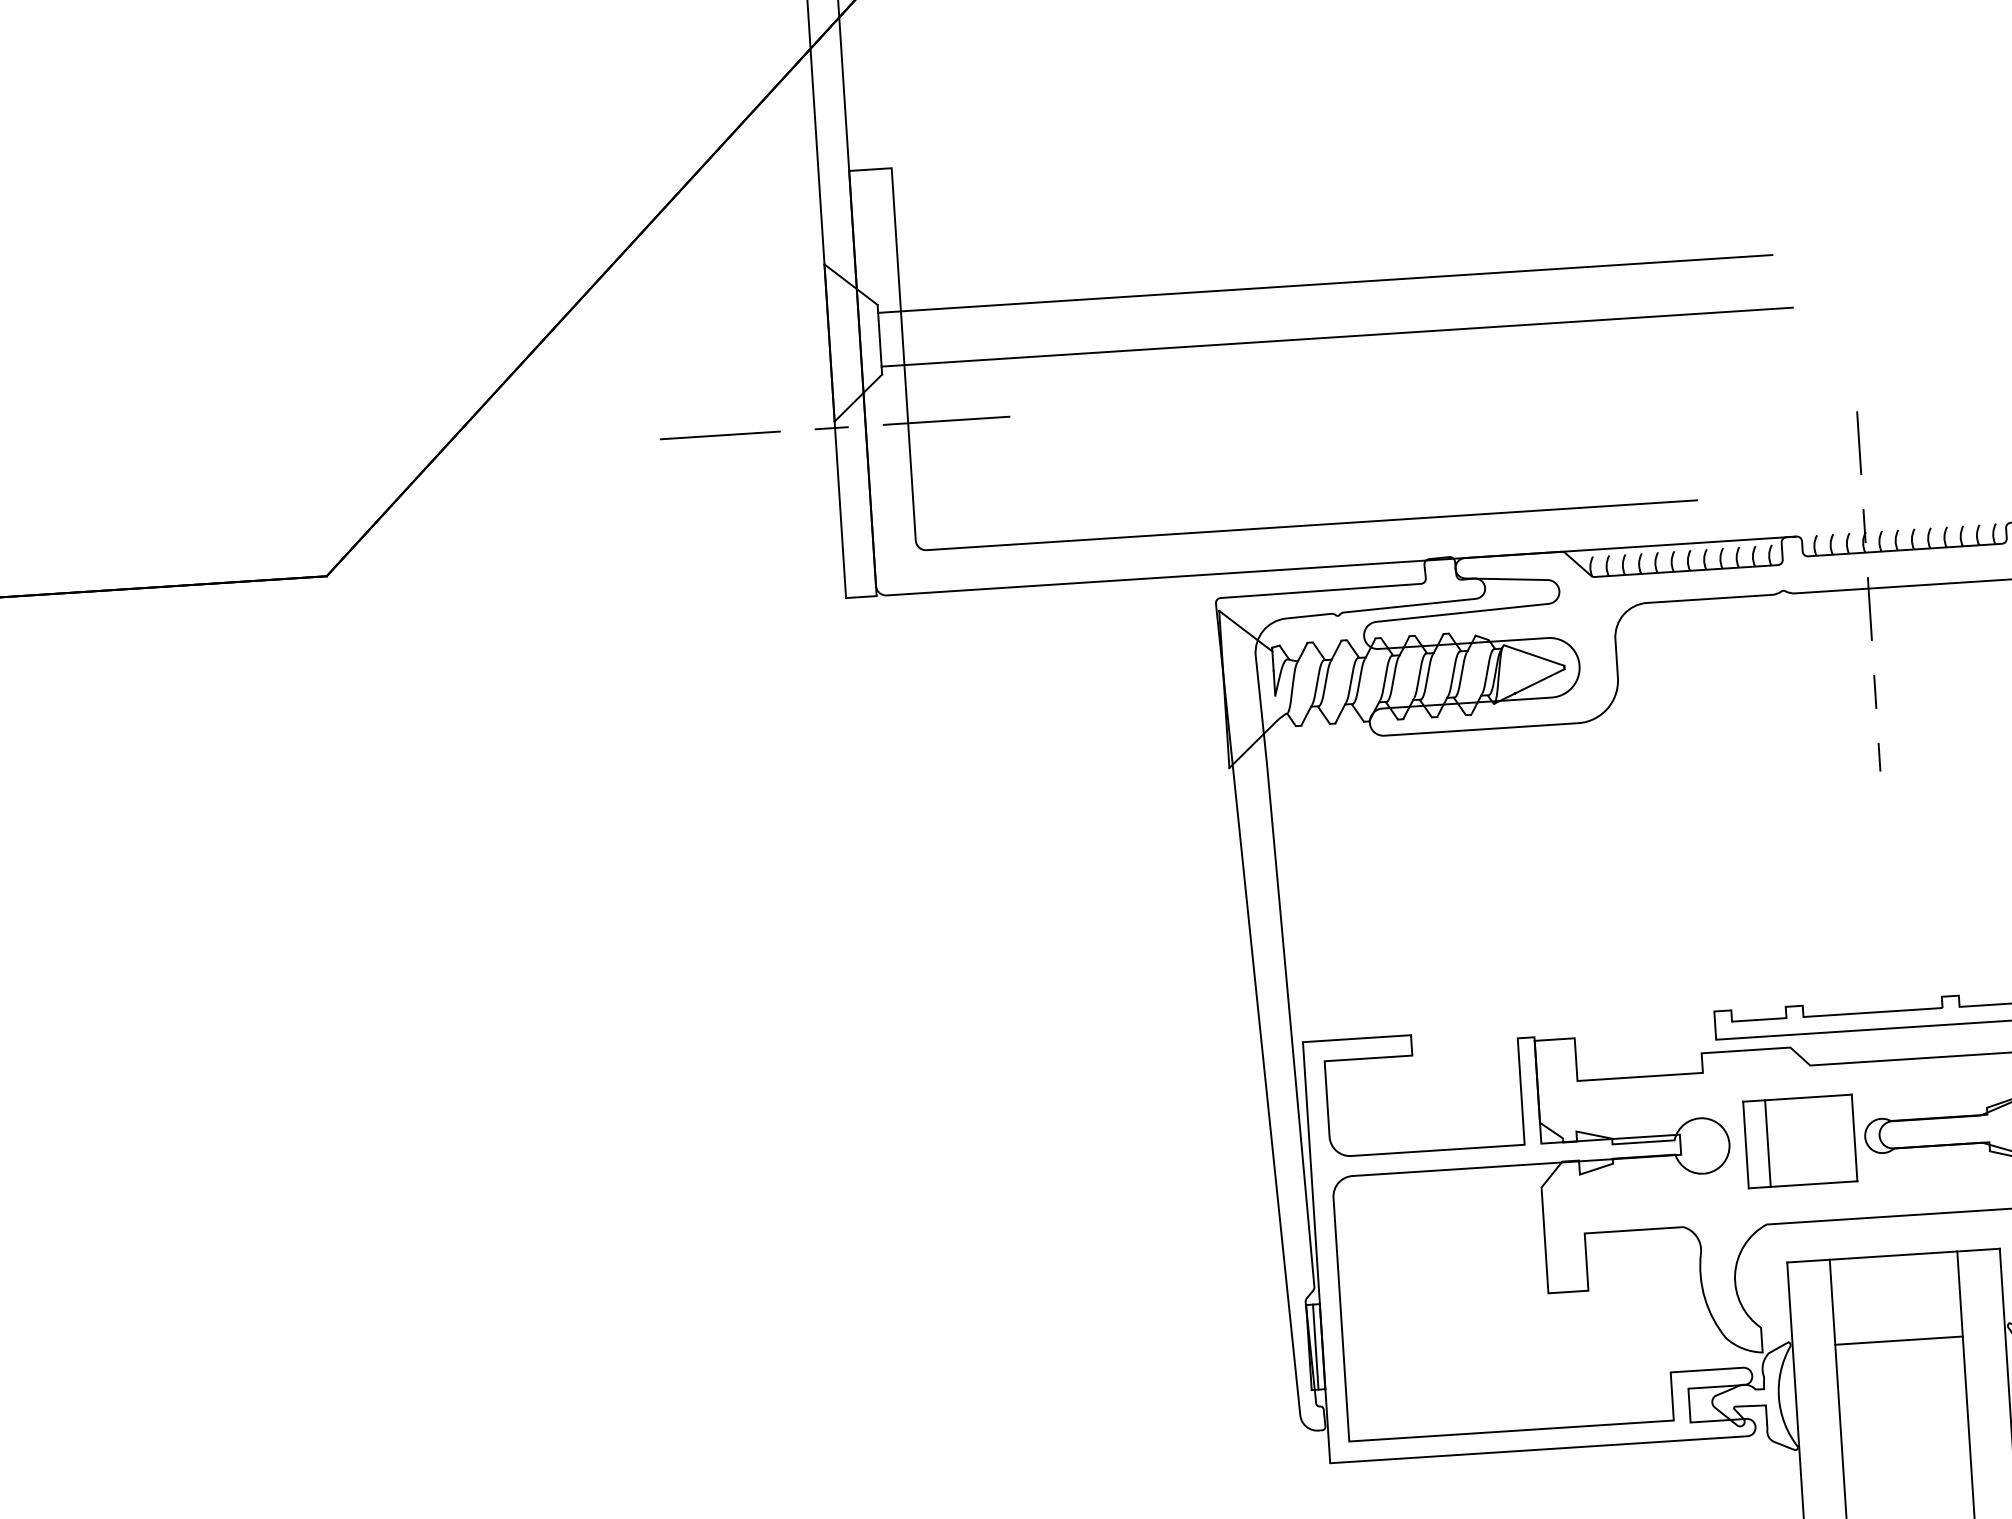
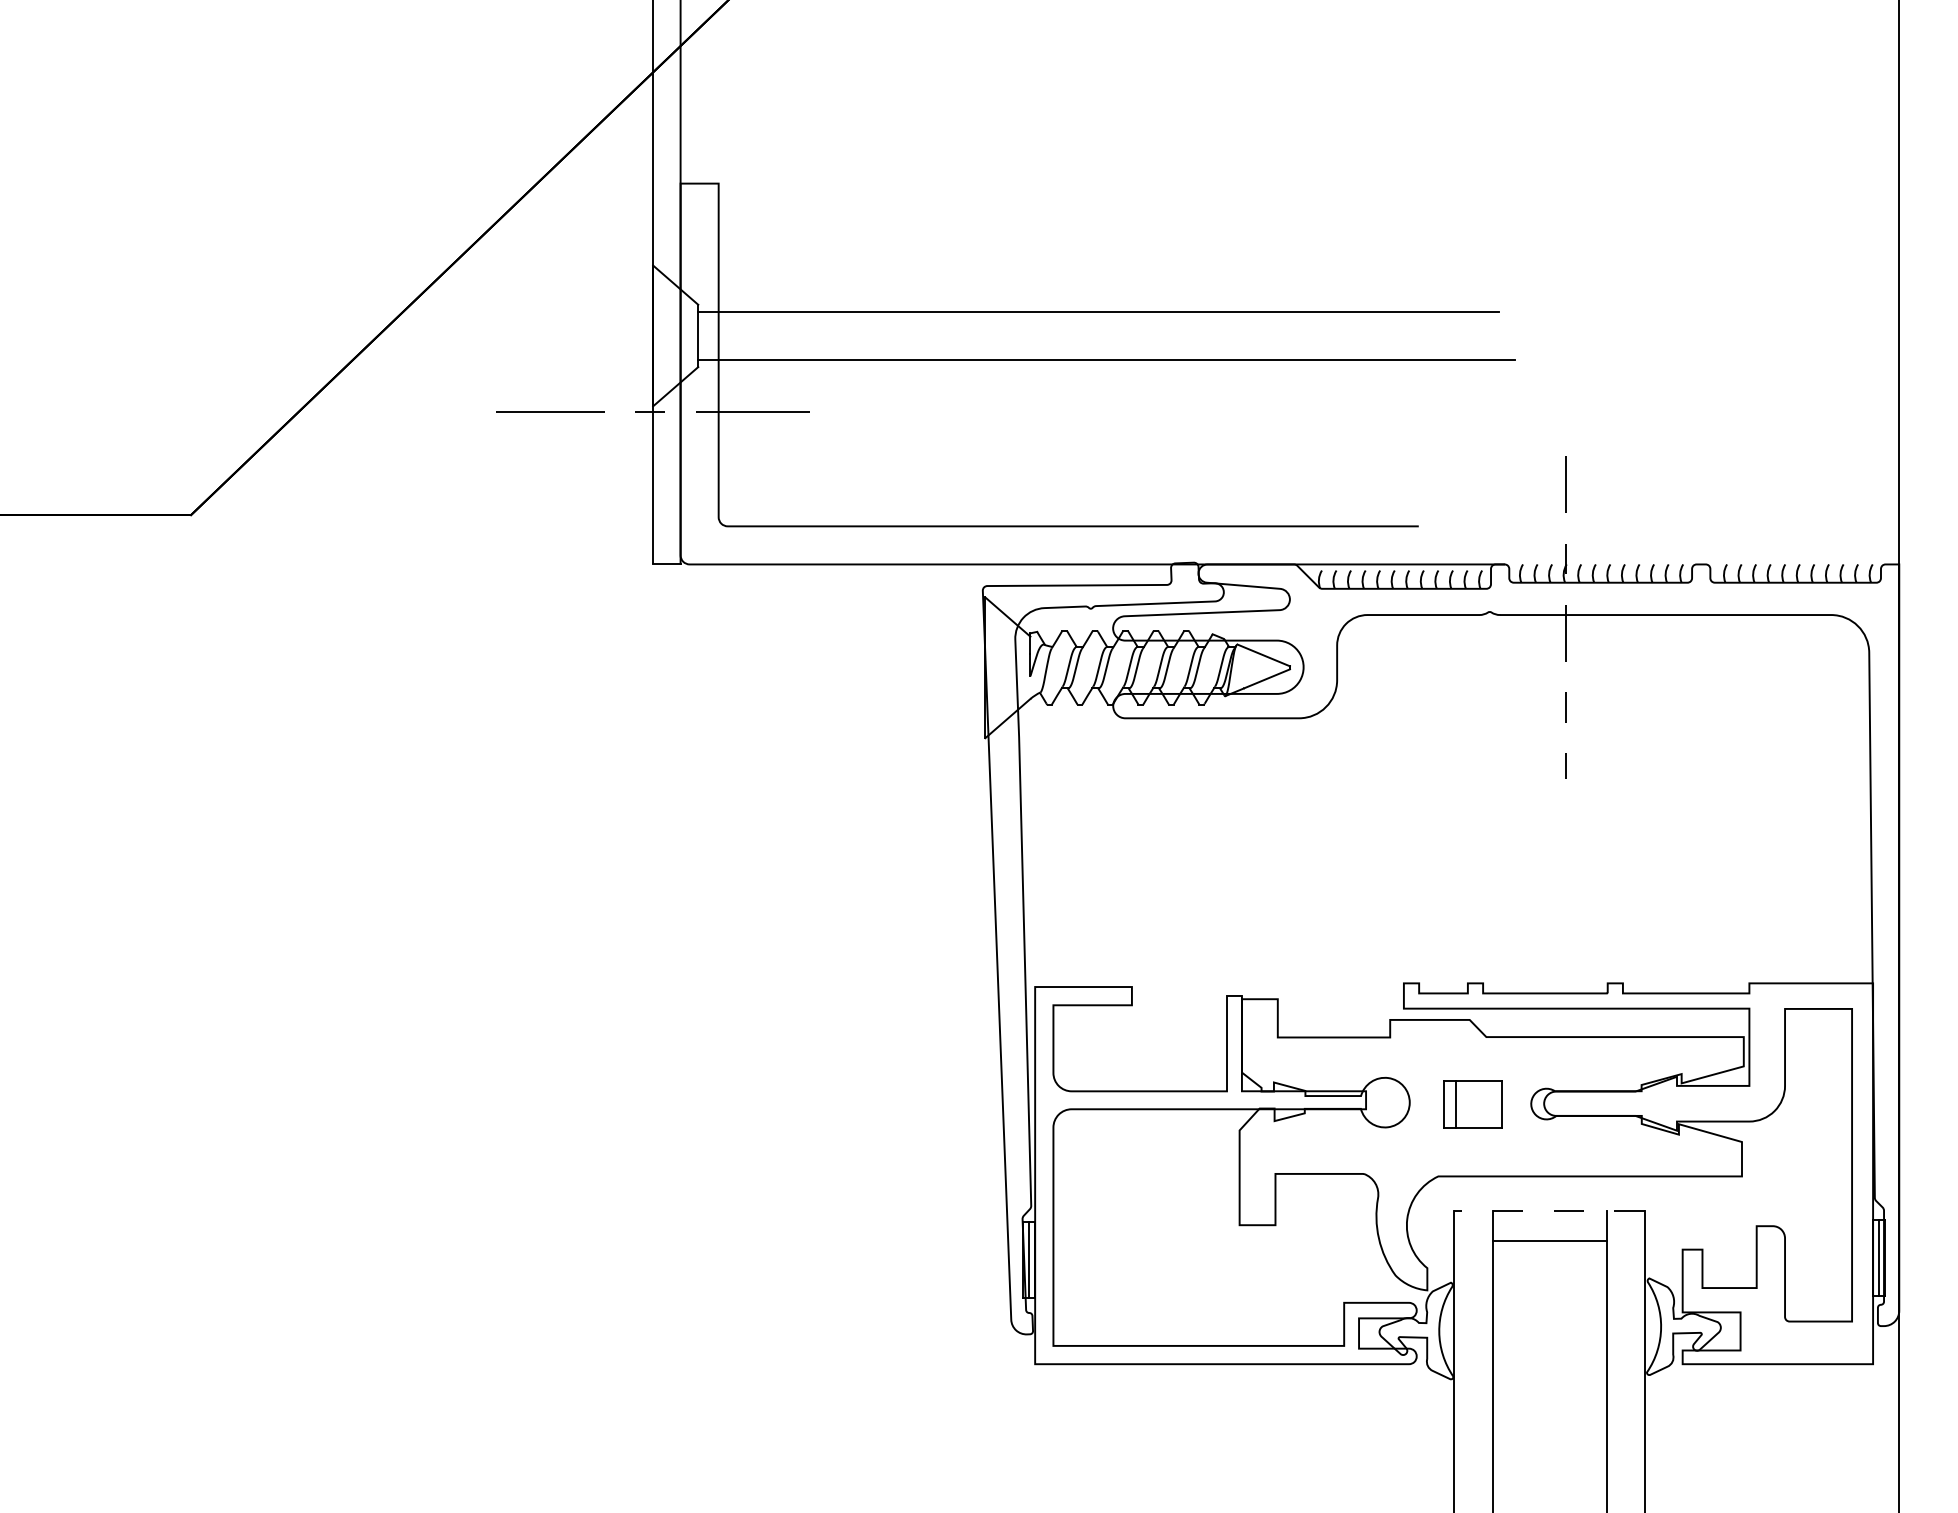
part: (1799, 1141) -> (1472, 1104), size x0.6
line: (1893, 1255) -> (1549, 1211), solid -> dashed
line: (1898, 1340) -> (1549, 1240), moved

